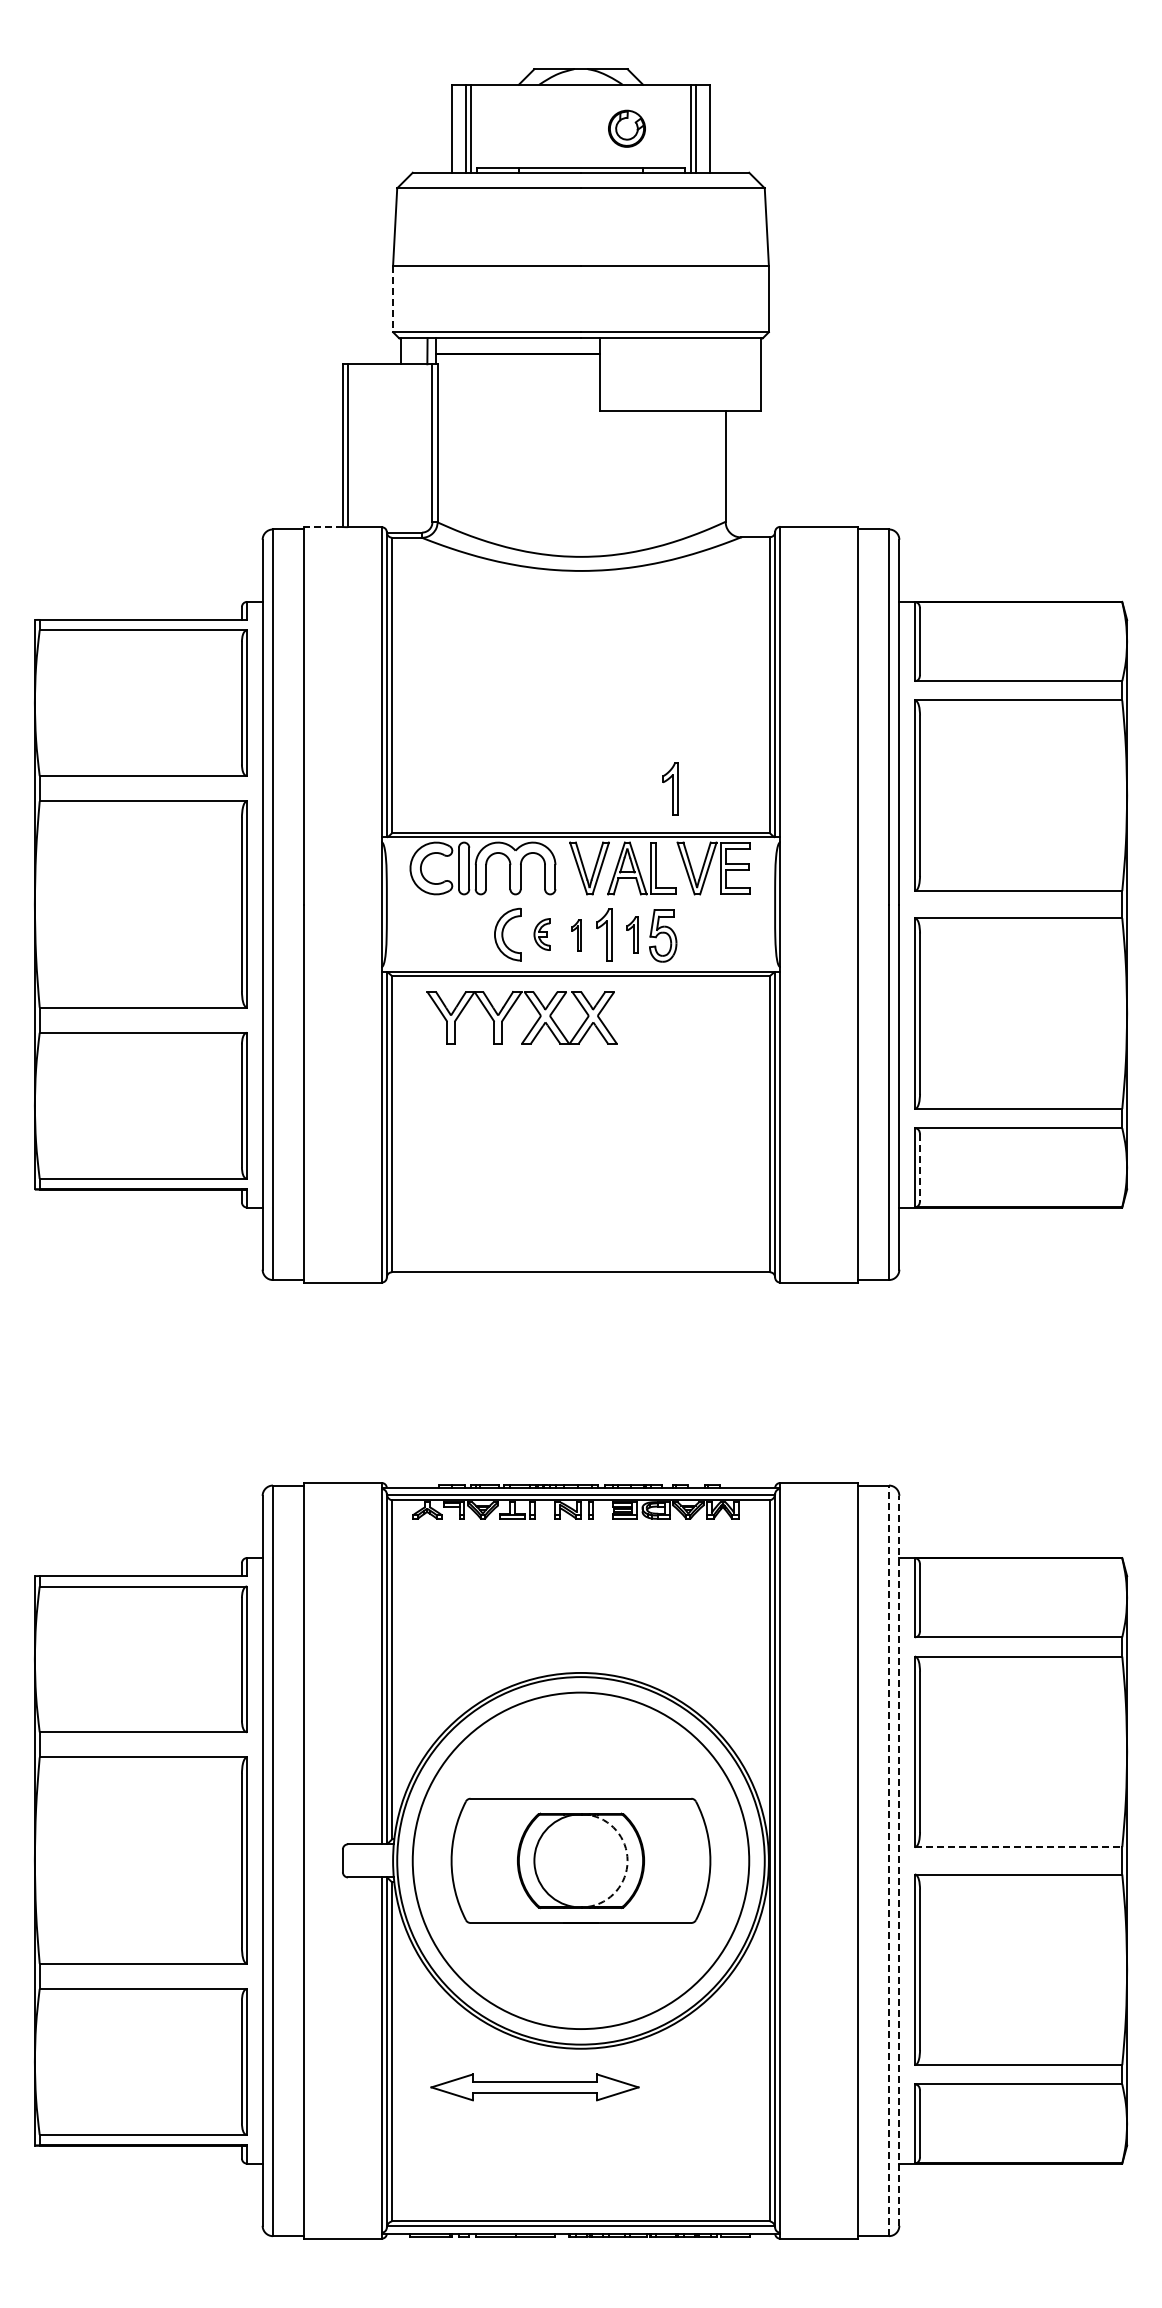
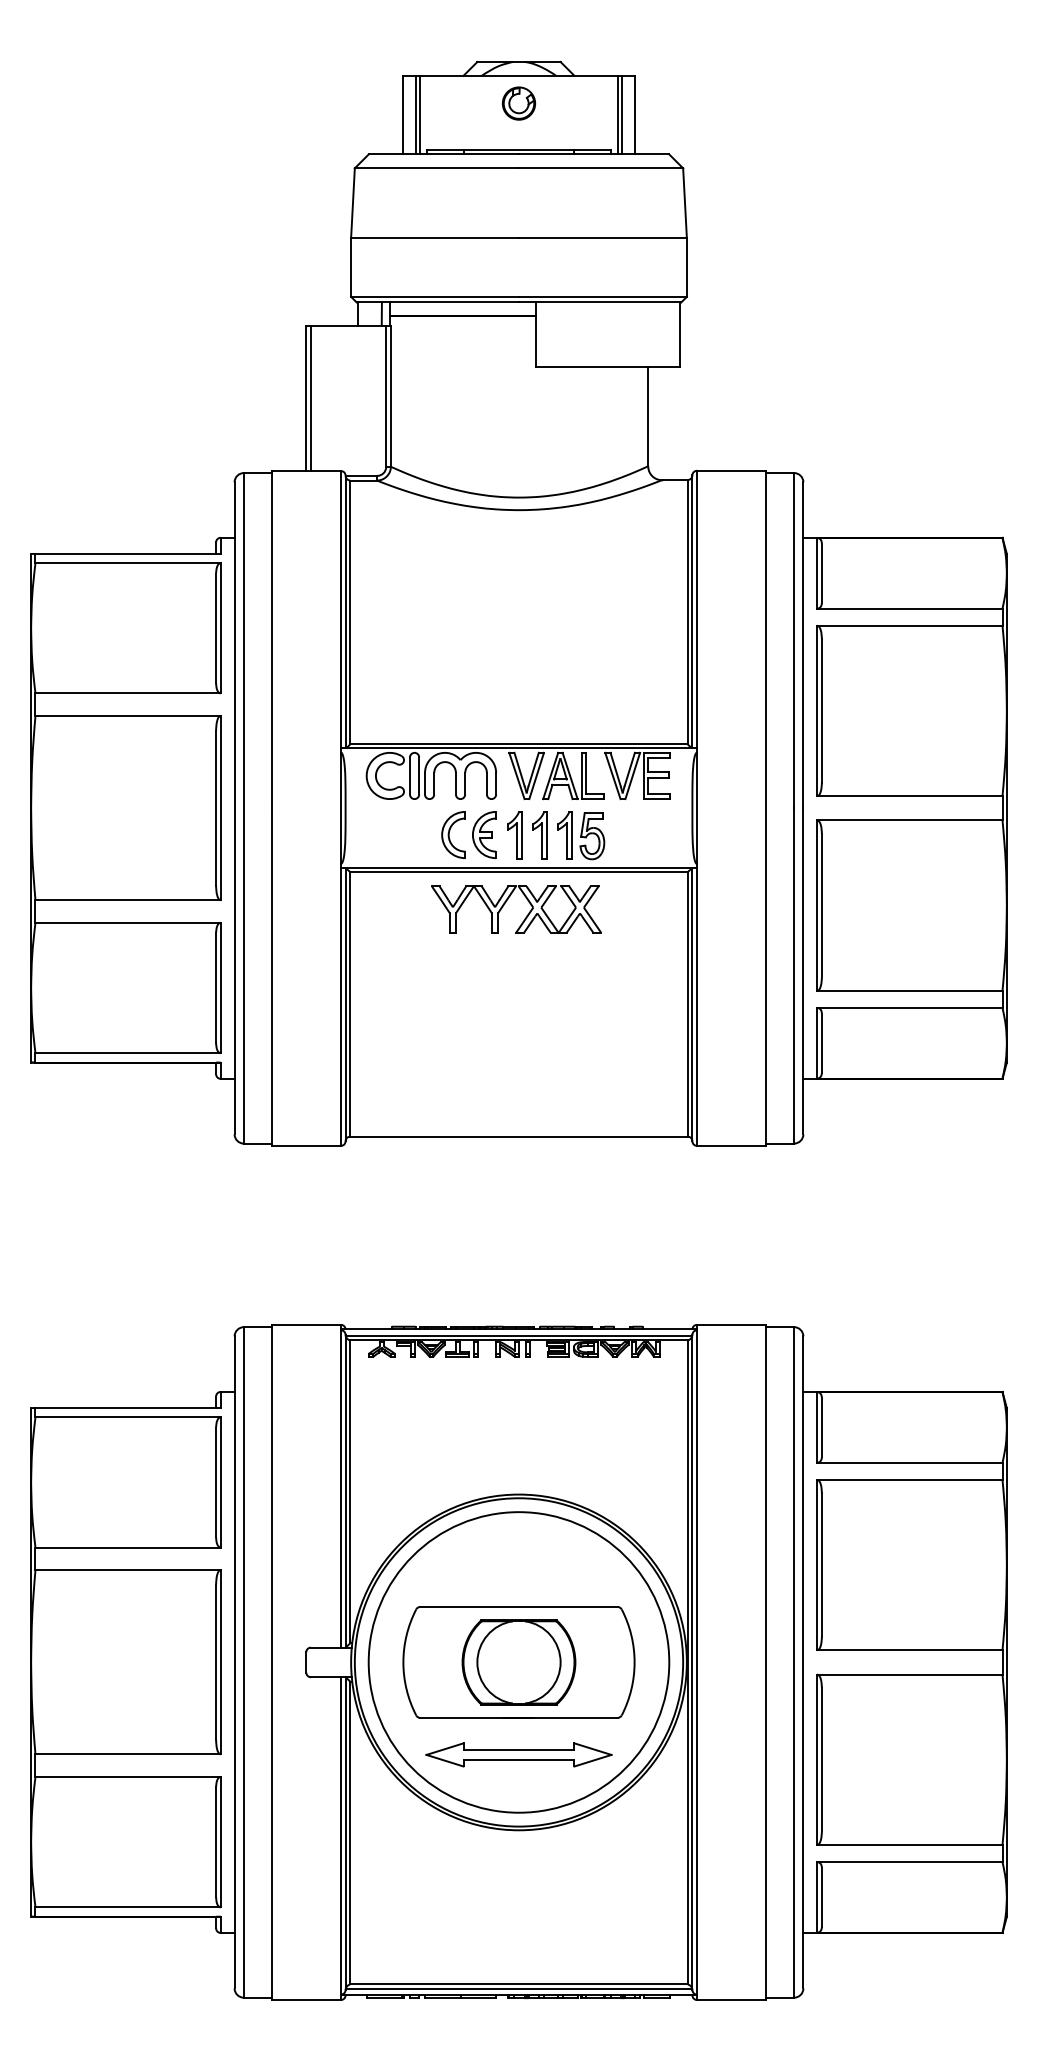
part: (626, 128) -> (518, 103), moved
line: (393, 299) -> (351, 267), dashed -> solid
line: (322, 526) -> (288, 470), dashed -> solid
part: (670, 788) -> (598, 704), removed
part: (541, 934) -> (483, 834), size x1.67
part: (576, 934) -> (514, 834), size x1.67
part: (632, 934) -> (565, 834), size x1.43
part: (511, 1009) -> (506, 901), moved
line: (920, 1168) -> (822, 1043), dashed -> solid
line: (1018, 1847) -> (909, 1650), dashed -> solid
arc: (627, 1860) -> (560, 1662), dashed -> solid
line: (889, 1860) -> (794, 1662), dashed -> solid
line: (899, 1860) -> (803, 1662), dashed -> solid
part: (534, 2087) -> (518, 1755), moved

